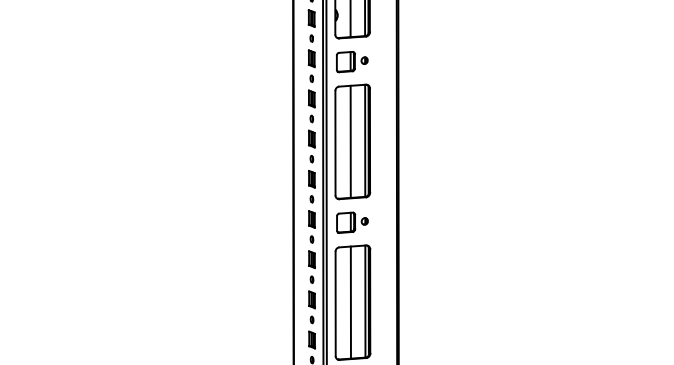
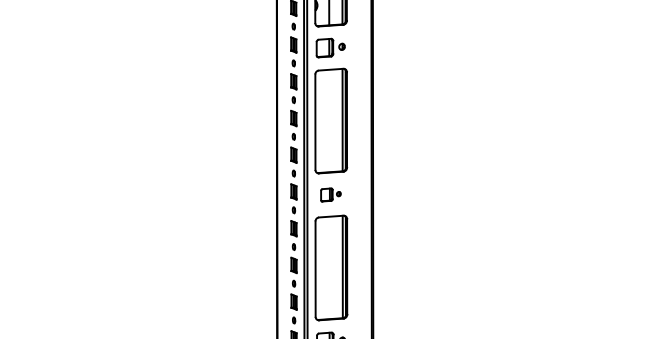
line: (350, 141) -> (329, 120), removed
part: (351, 222) -> (330, 194), size x0.7
line: (350, 302) -> (329, 267), removed

